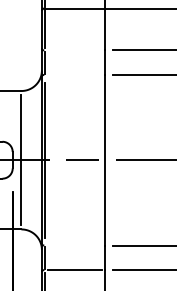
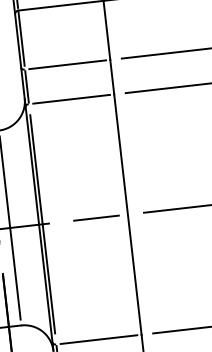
line: (74, 50) -> (67, 64), added
line: (74, 74) -> (71, 98), added
line: (74, 245) -> (98, 339), added

